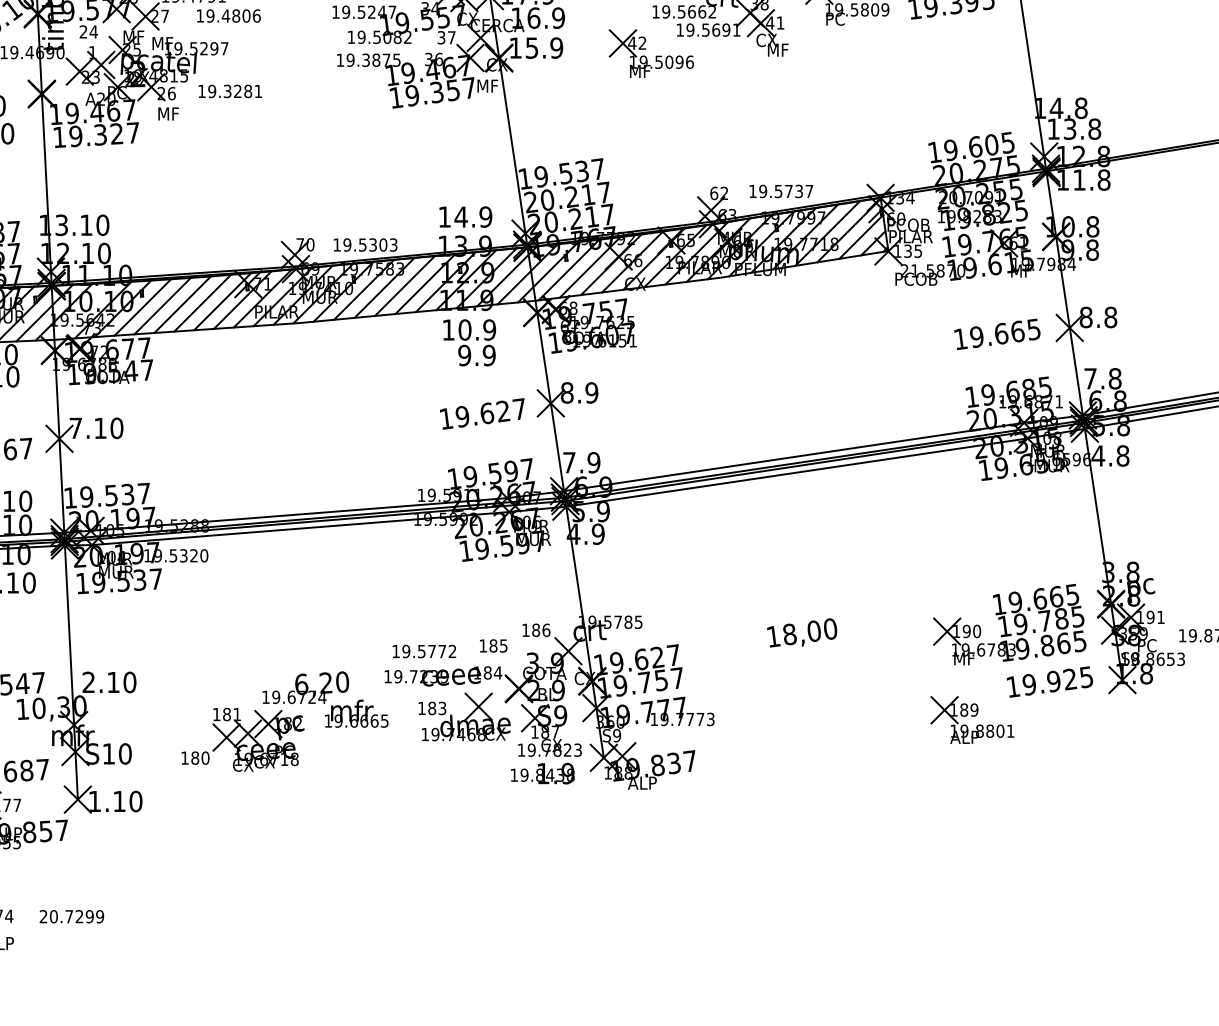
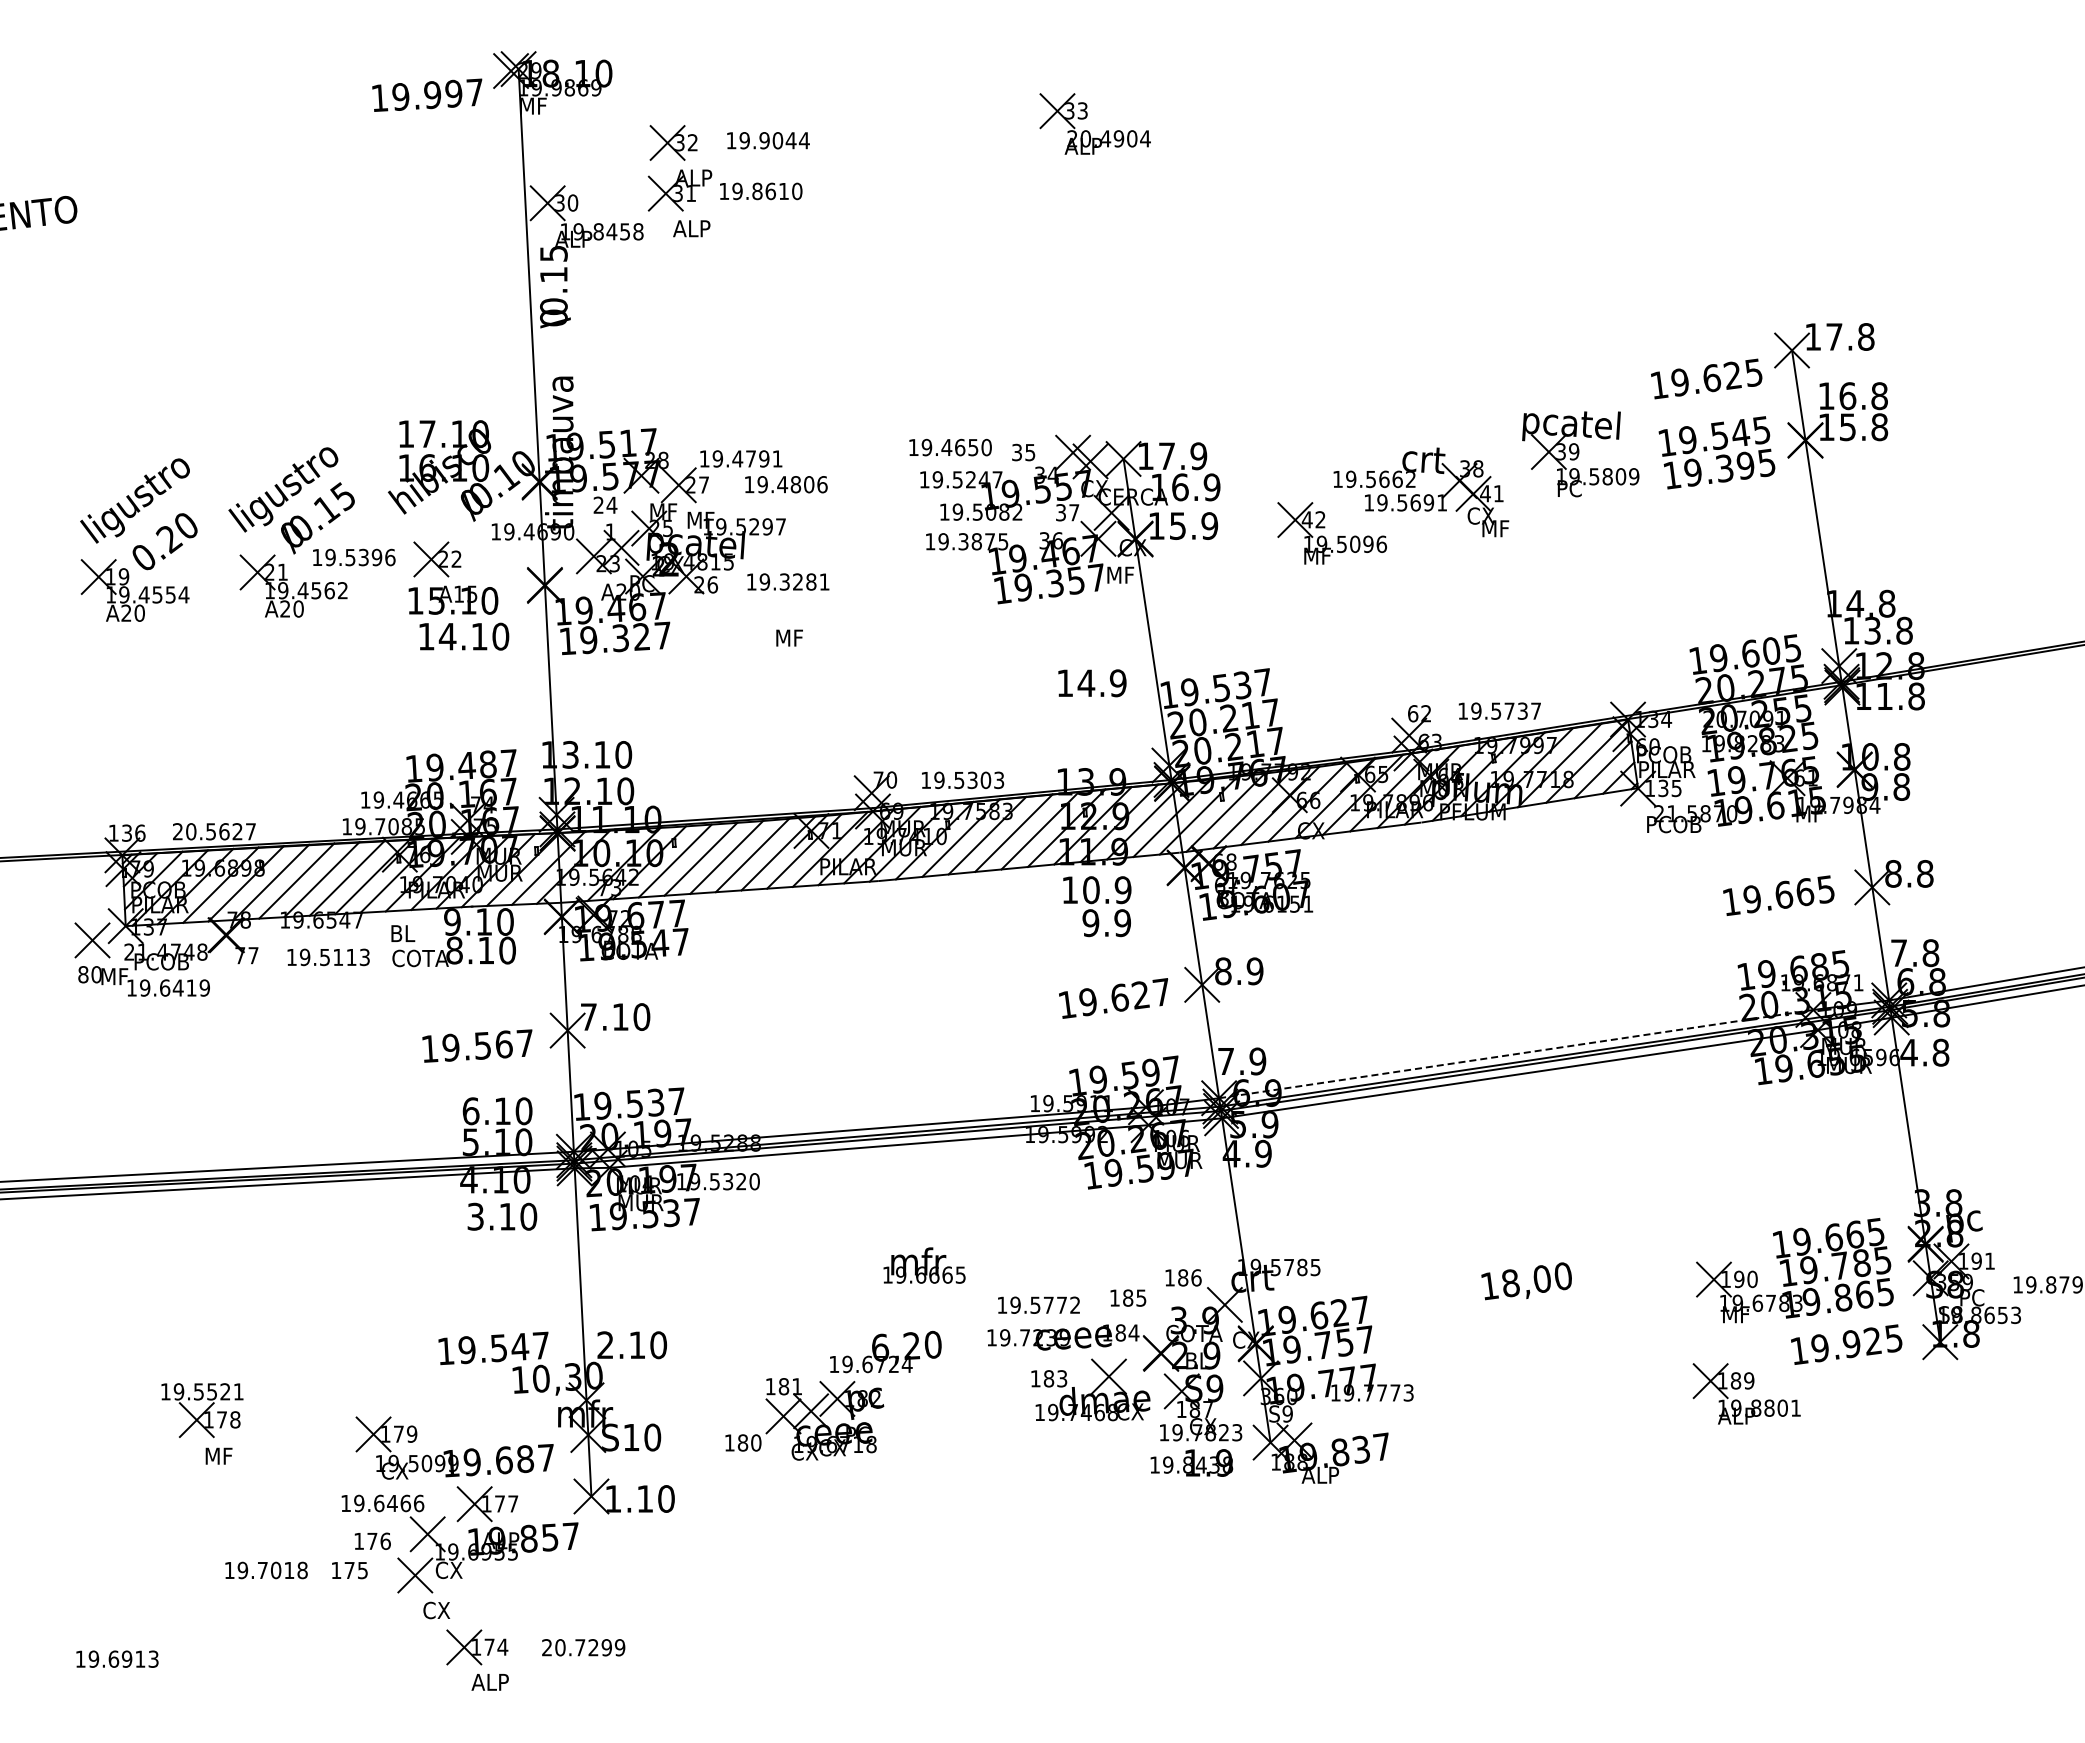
text: (168, 113) -> (789, 637), moved
text: (465, 217) -> (1092, 683), moved
line: (794, 457) -> (1516, 1054), solid -> dashed
text: (356, 713) -> (924, 1265), moved

